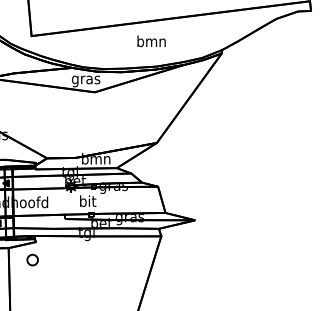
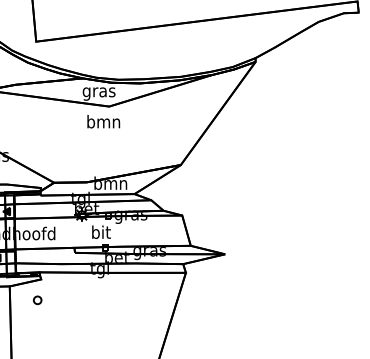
text: (151, 41) -> (103, 121), moved
part: (32, 260) -> (37, 300), size x0.62

